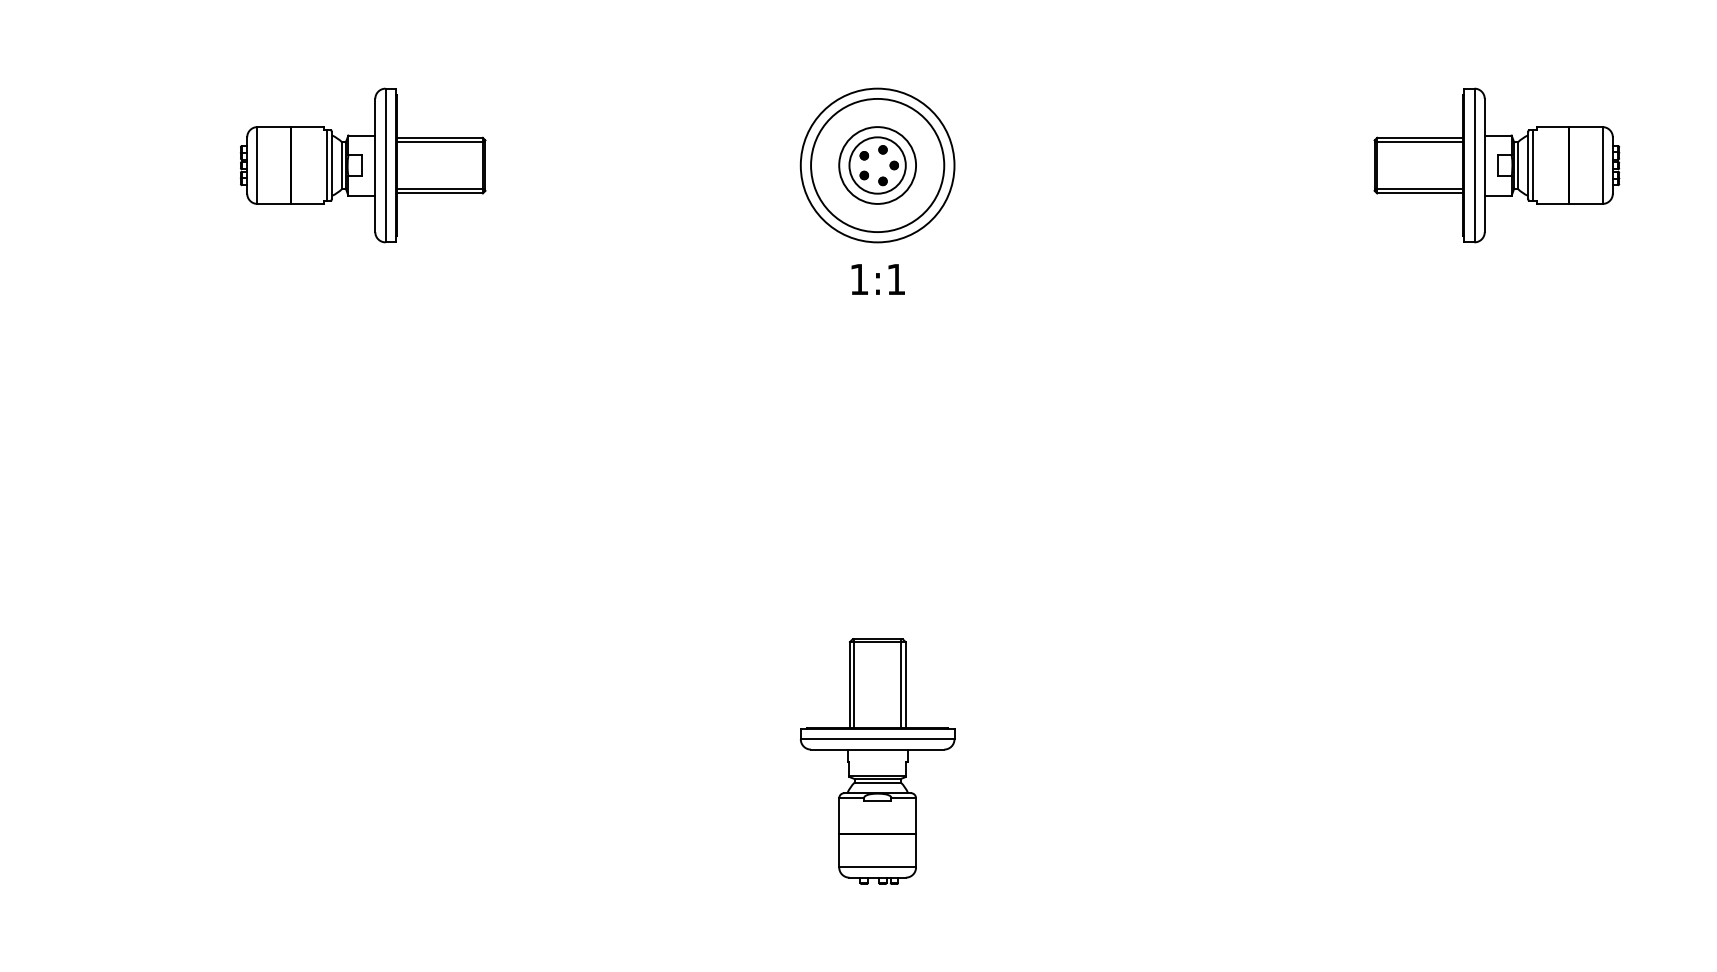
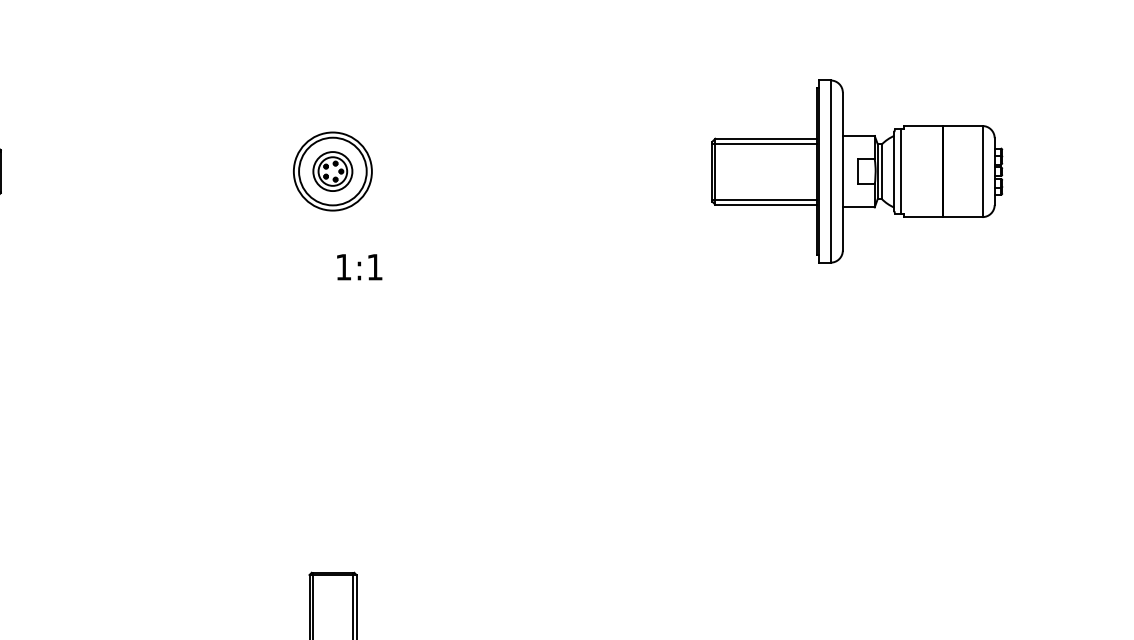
part: (877, 165) -> (332, 171), size x0.6
part: (1496, 165) -> (856, 171), size x1.4
text: (877, 279) -> (359, 267), moved

